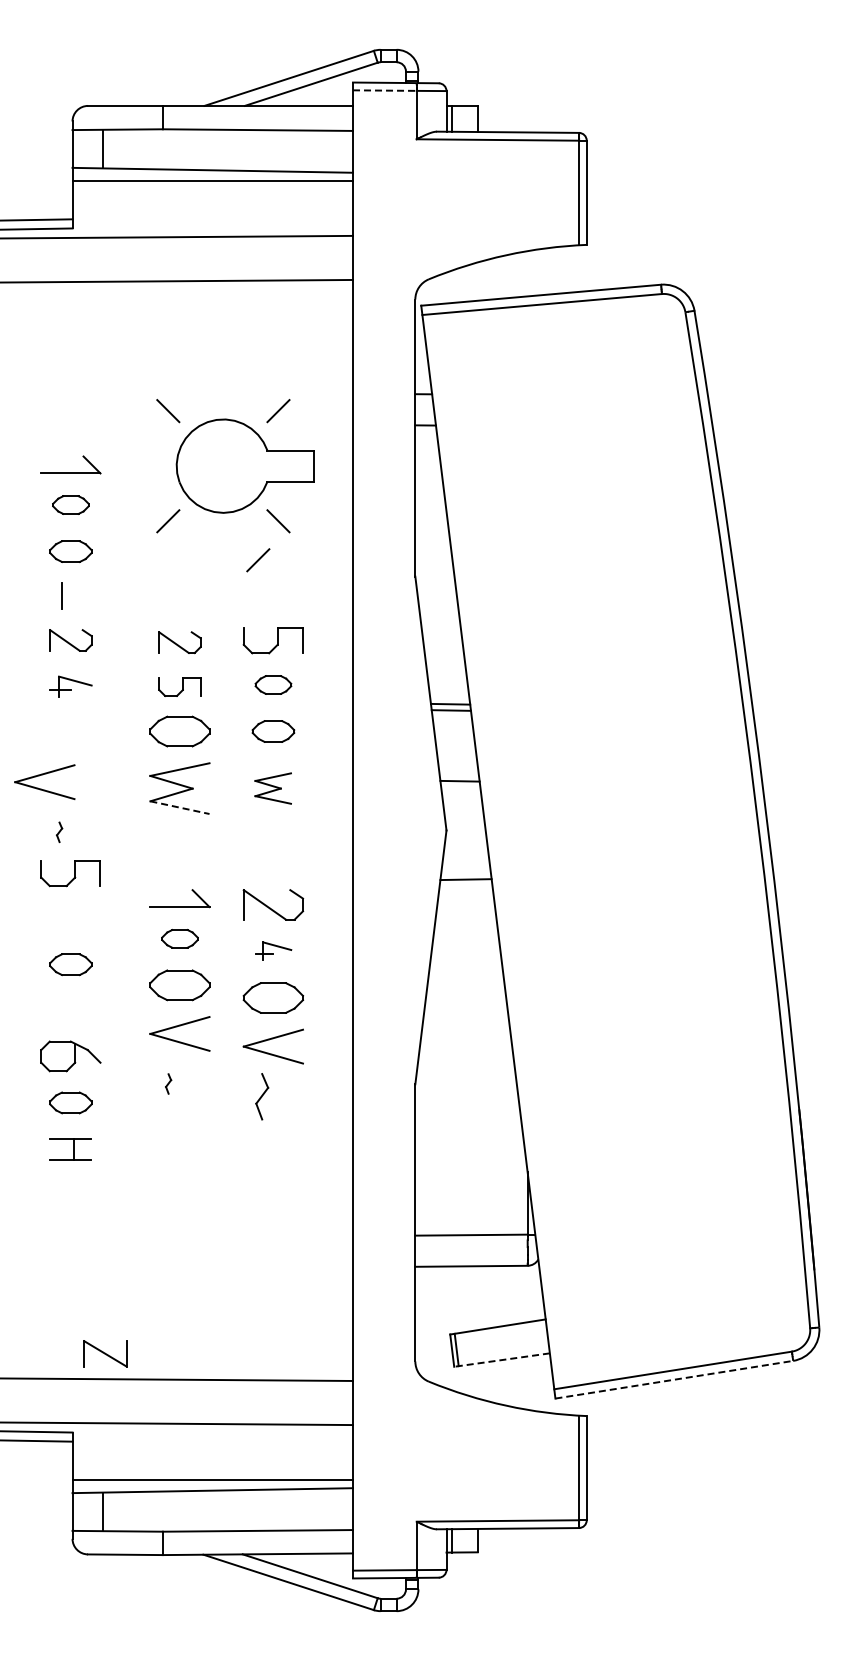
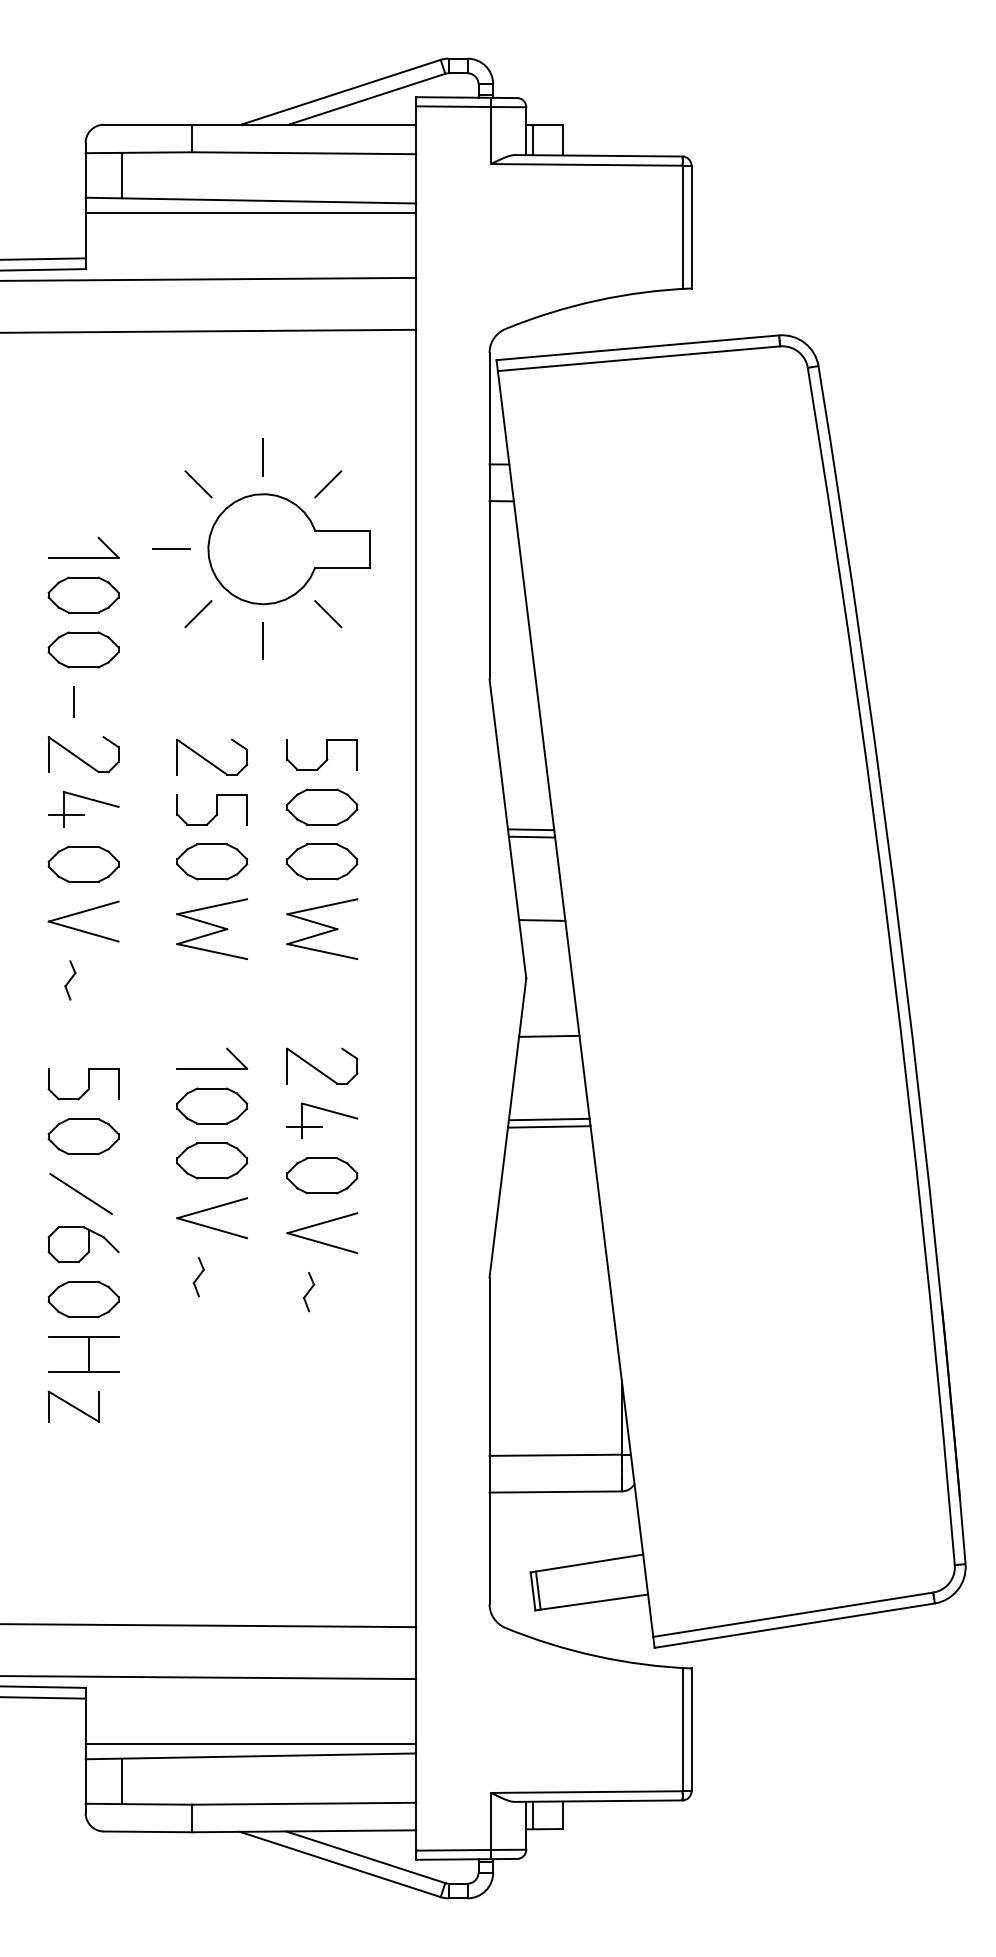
line: (384, 90) -> (453, 106), dashed -> solid
line: (223, 387) -> (263, 456), added
line: (145, 466) -> (171, 549), added
part: (70, 504) -> (83, 594), size x1.67
line: (223, 543) -> (263, 640), added
part: (70, 551) -> (83, 649), size x1.43
line: (258, 560) -> (304, 660), removed
part: (70, 640) -> (83, 754), size x1.43
part: (179, 642) -> (211, 756), size x1.43
part: (273, 684) -> (322, 806), size x1.67
part: (70, 686) -> (83, 808), size x1.43
part: (179, 686) -> (211, 808), size x1.43
part: (273, 731) -> (322, 861), size x1.43
part: (70, 733) -> (83, 864), added
part: (43, 775) -> (82, 913), moved
part: (272, 788) -> (321, 929), size x1.67
line: (180, 807) -> (212, 951), dashed -> solid
part: (59, 832) -> (70, 980), size x1.67
part: (70, 873) -> (83, 1084), moved
part: (179, 938) -> (211, 1105), size x1.67
line: (465, 949) -> (548, 1118), added
part: (273, 950) -> (322, 1119), size x1.67
line: (465, 956) -> (548, 1126), added
part: (70, 964) -> (83, 1136), size x1.43
line: (68, 1013) -> (80, 1194), added
part: (168, 1083) -> (198, 1276), size x1.67
part: (261, 1096) -> (308, 1291), size x0.71
part: (70, 1102) -> (83, 1298), size x1.43
part: (70, 1149) -> (83, 1354), size x1.43
part: (105, 1353) -> (73, 1406), moved
line: (501, 1360) -> (591, 1602), dashed -> solid
line: (674, 1379) -> (794, 1625), dashed -> solid

